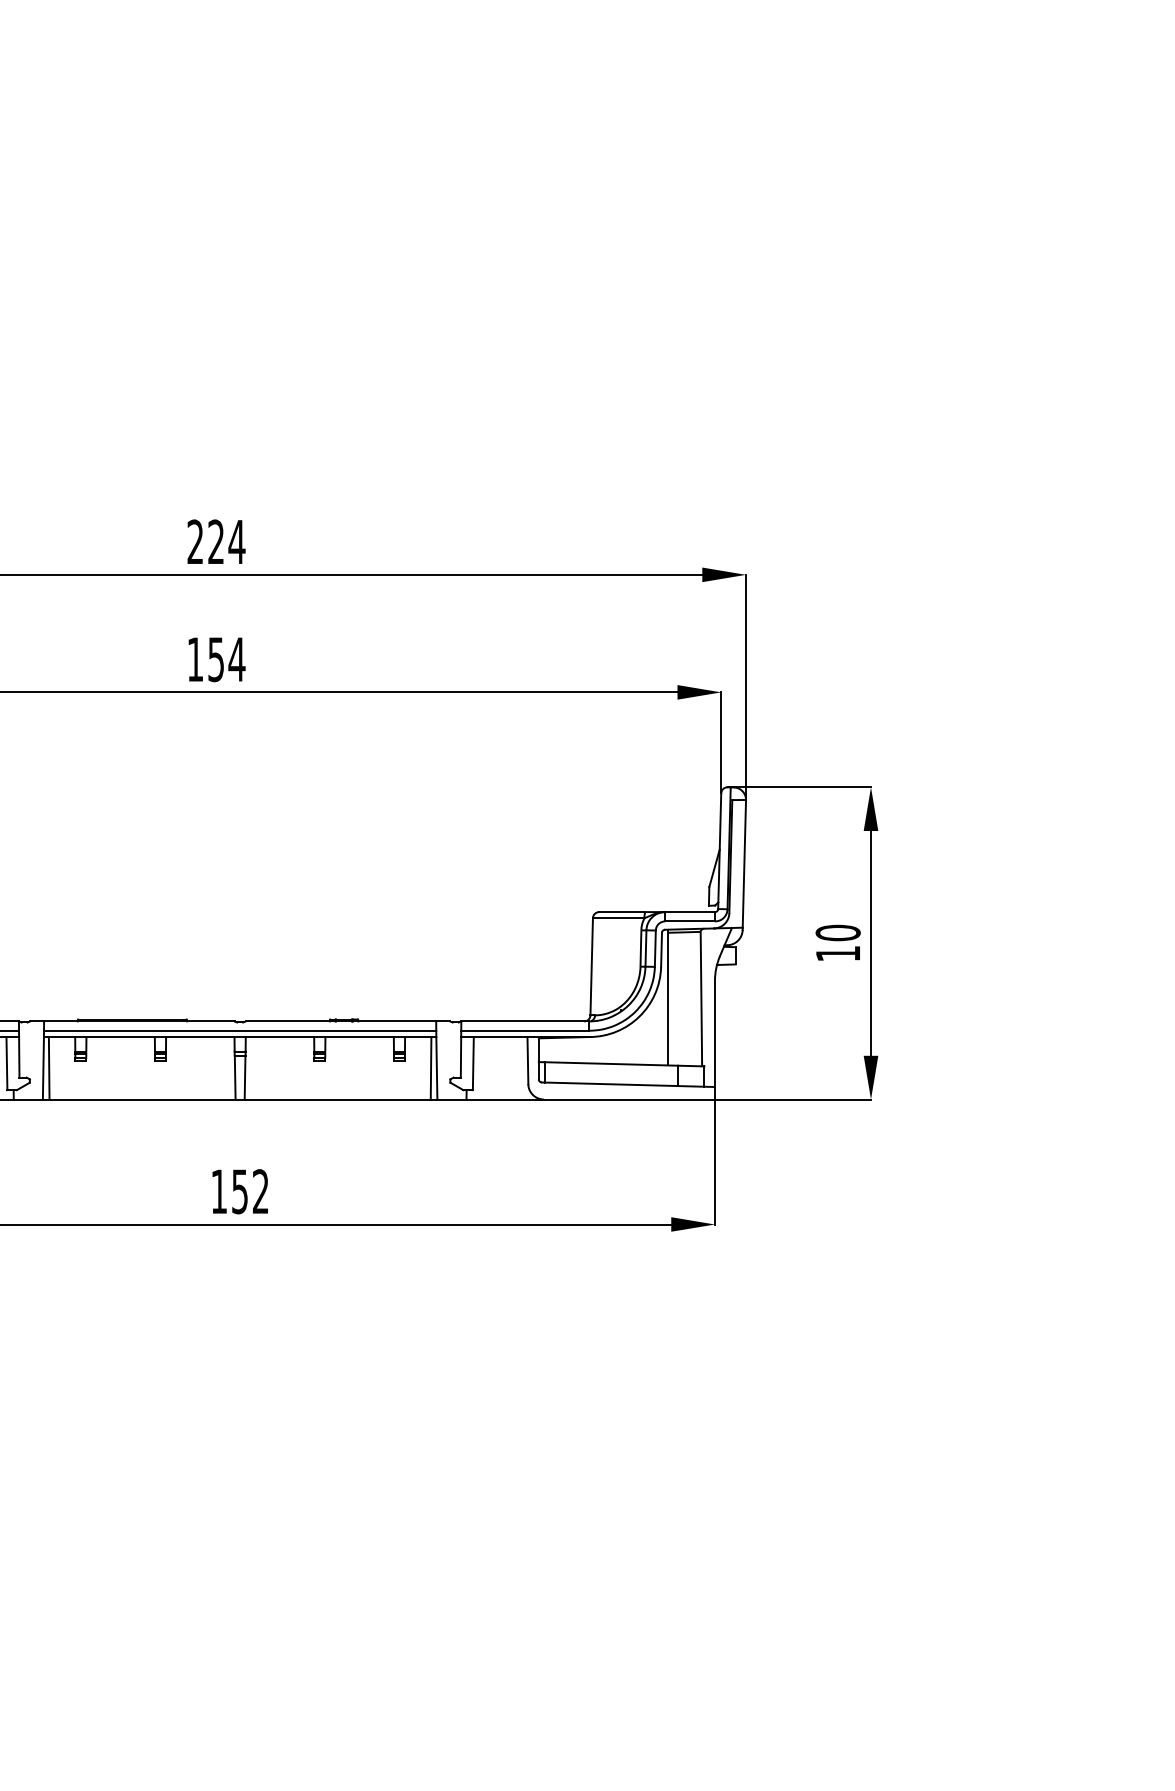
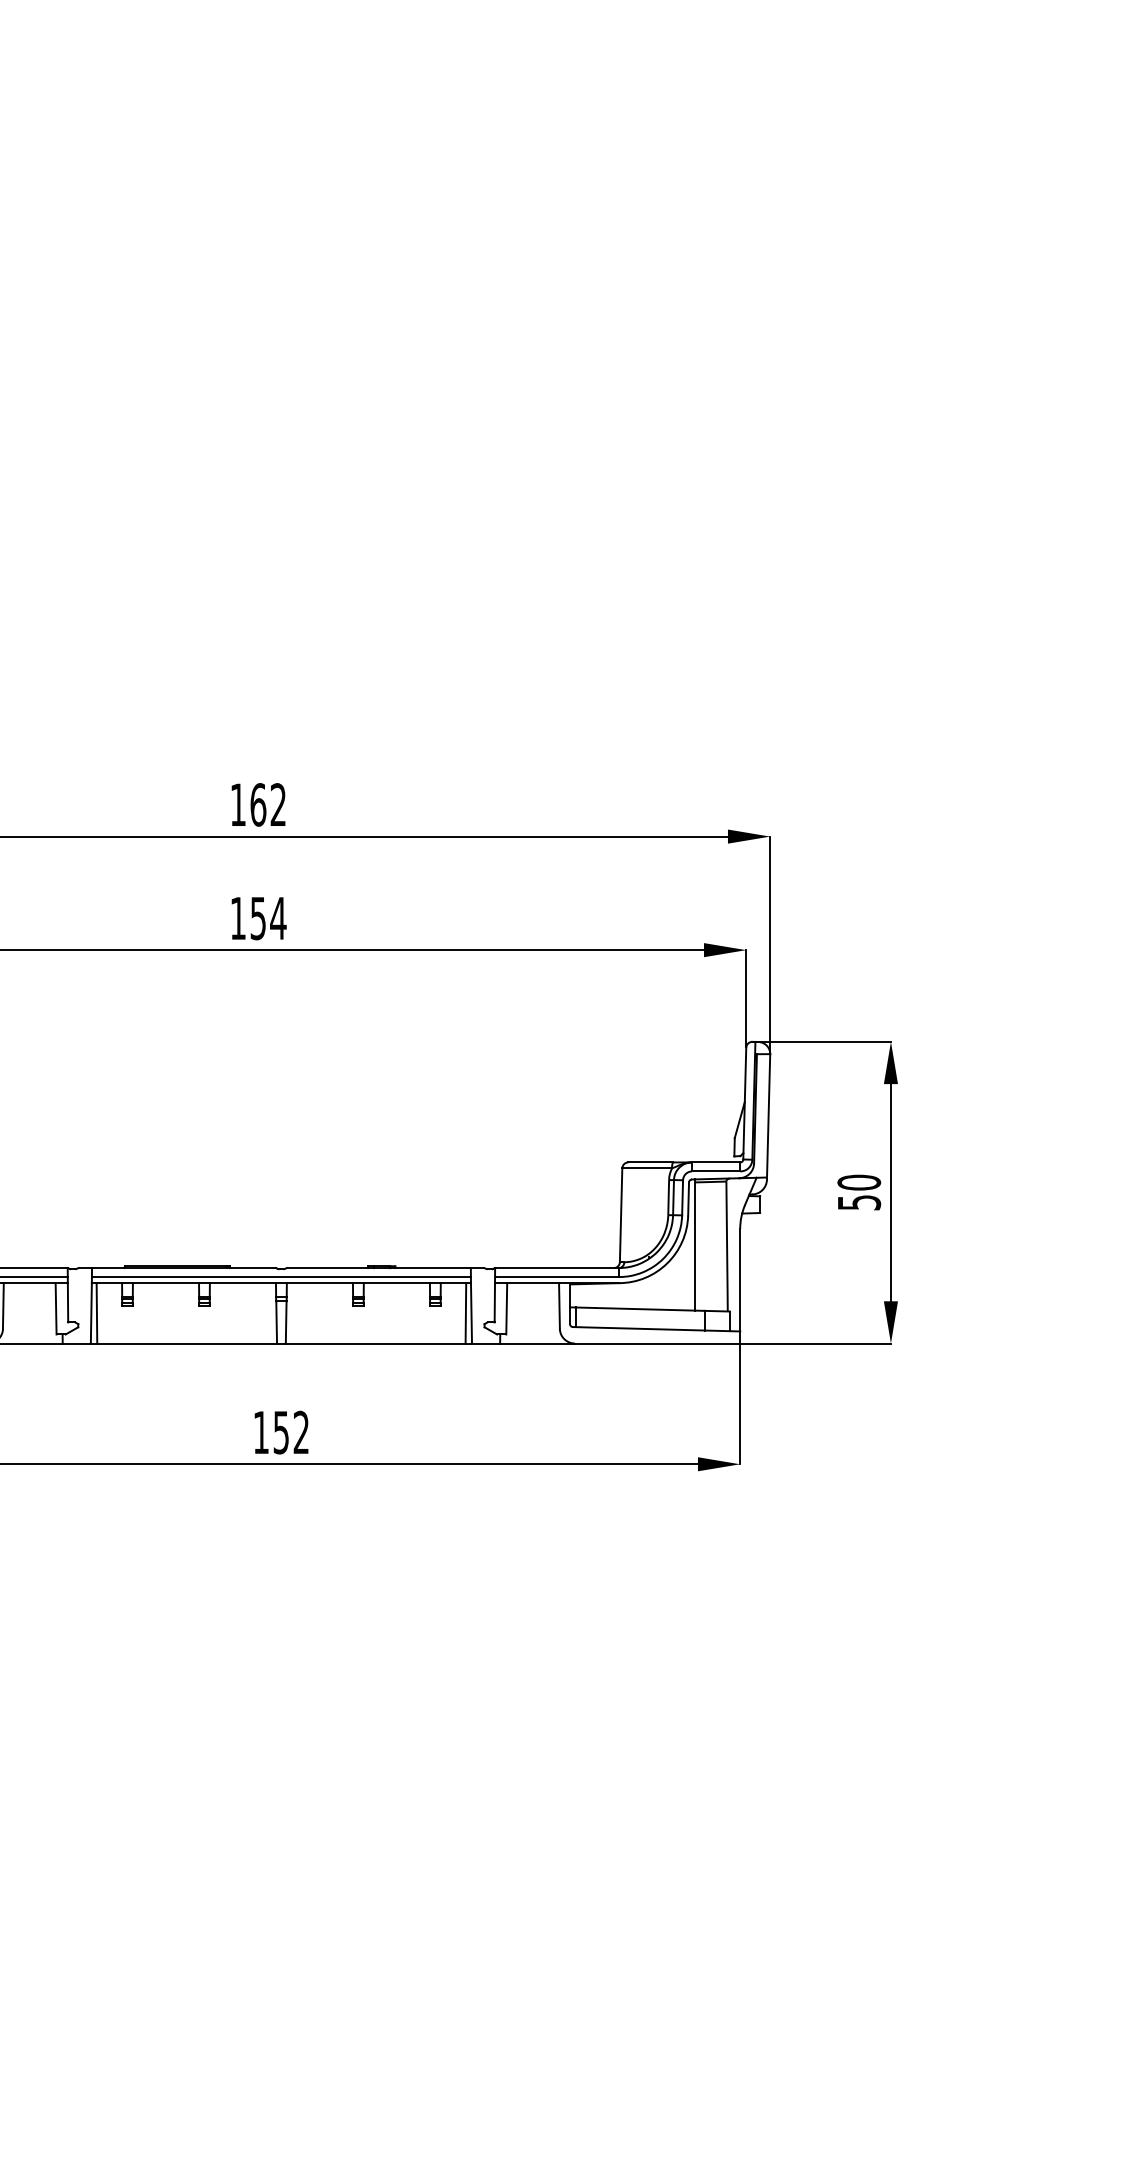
text: (216, 541) -> (258, 804), 224 -> 162
text: (838, 953) -> (859, 1202), 10 -> 50

